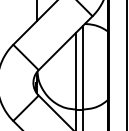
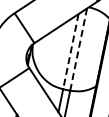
line: (83, 67) -> (78, 49), solid -> dashed
line: (76, 71) -> (71, 52), solid -> dashed

